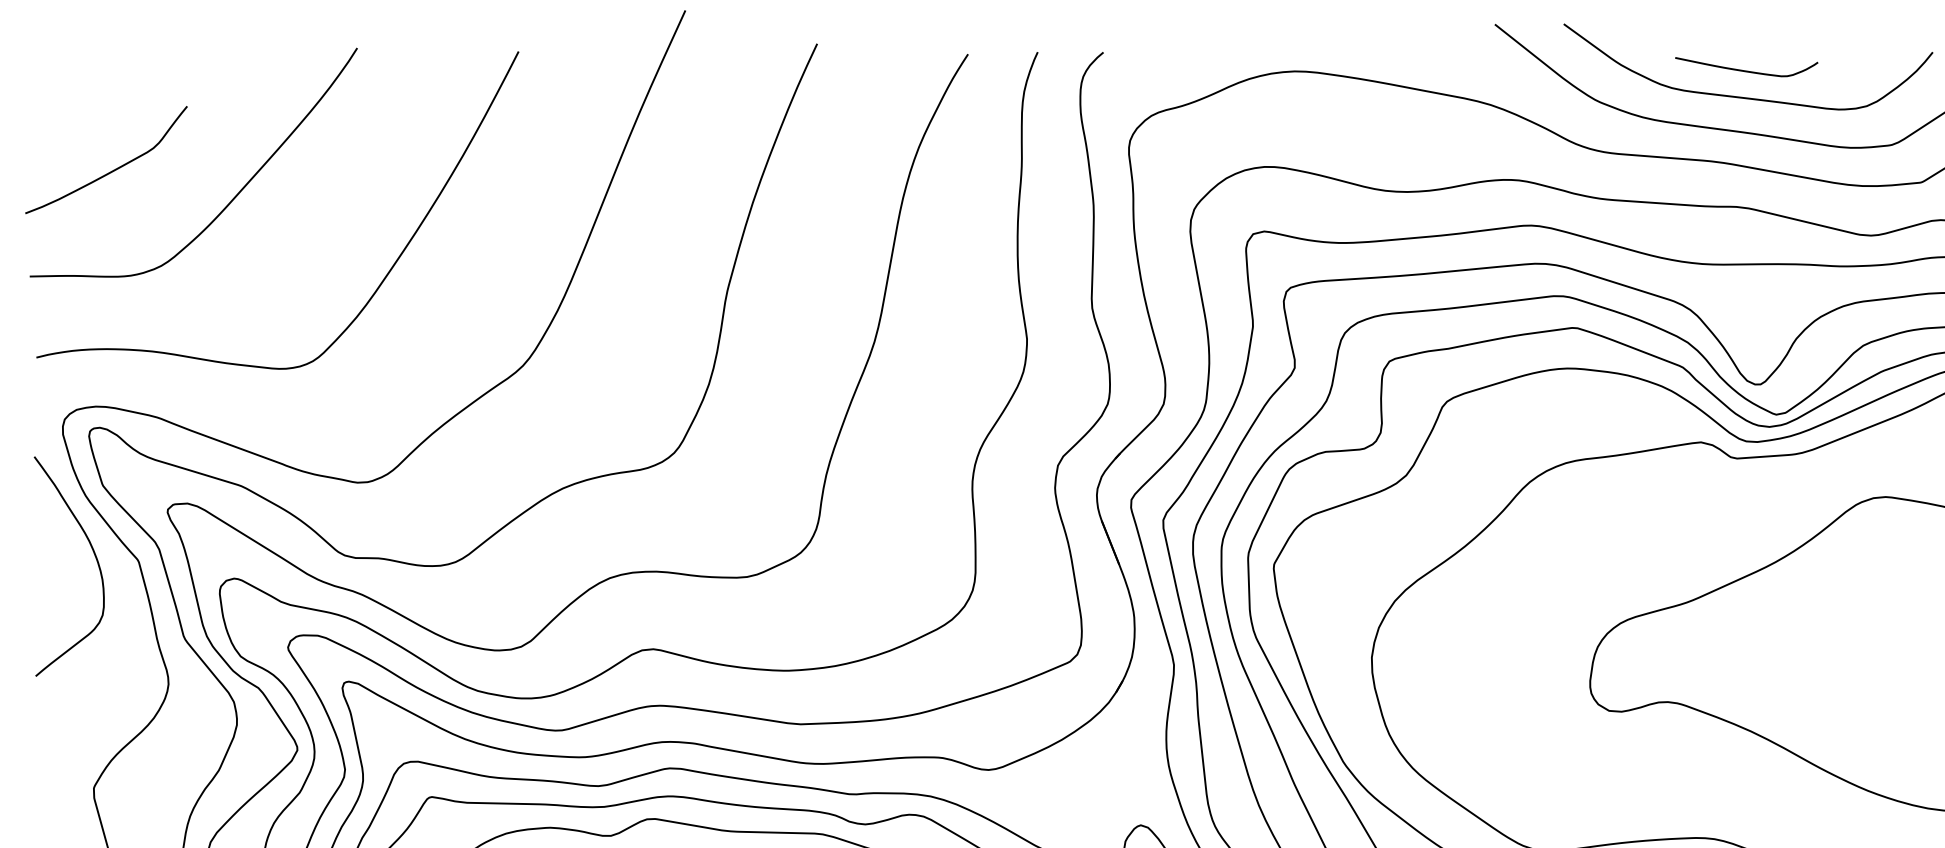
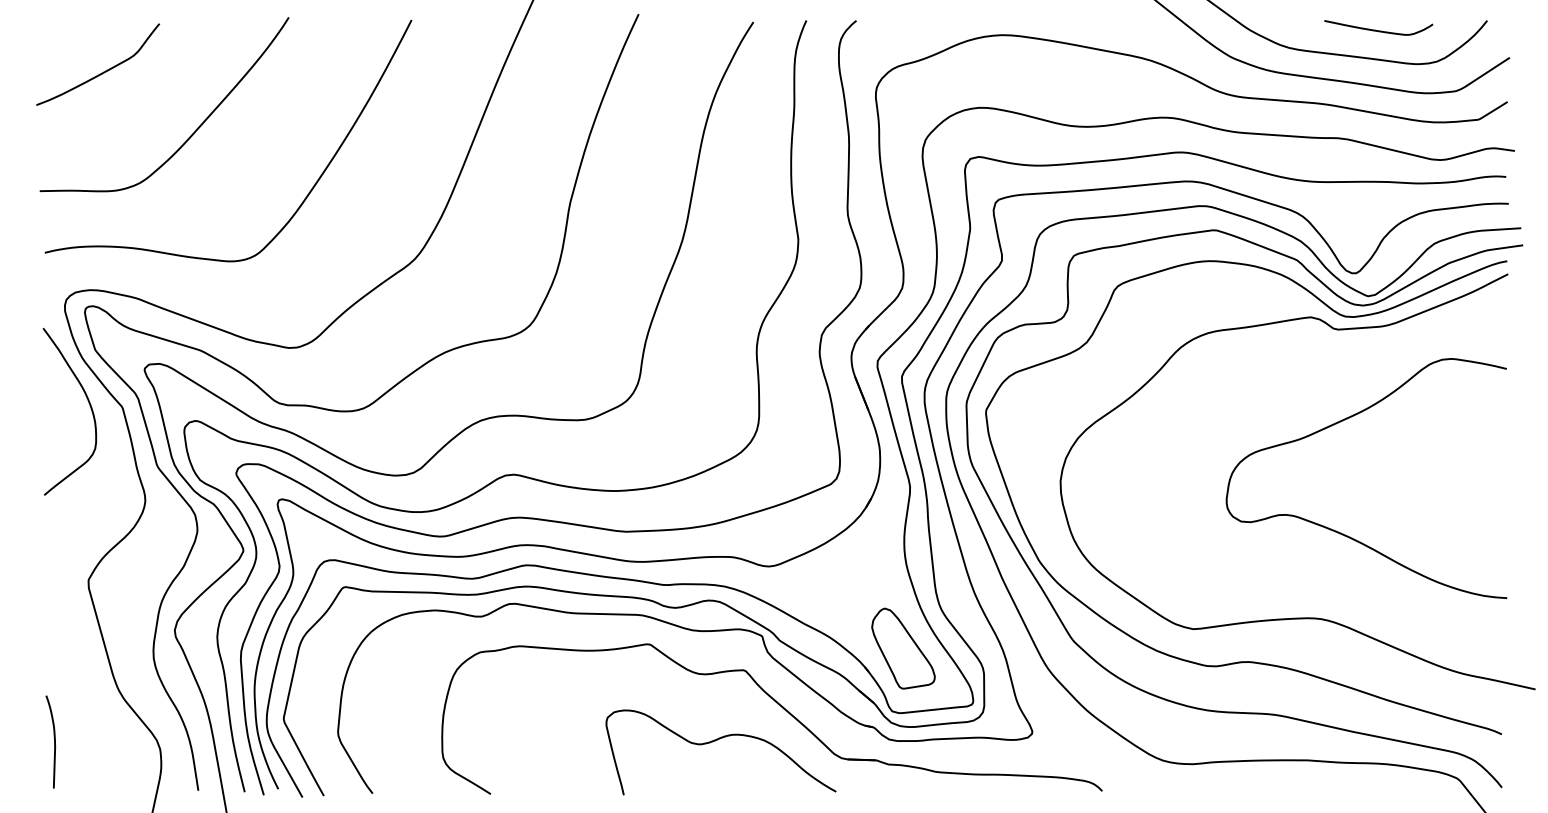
curve: (1746, 70) -> (1378, 30), moved
curve: (110, 170) -> (101, 72), moved

